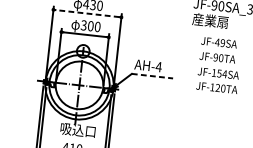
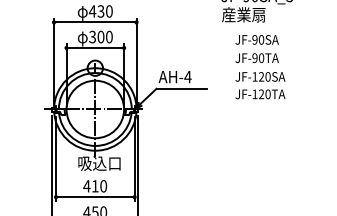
line: (87, 13) -> (95, 22), dashed -> solid
text: (220, 42) -> (258, 39), JF-49SA -> JF-90SA
text: (221, 73) -> (264, 76), JF-154SA -> JF-120SA
line: (153, 75) -> (182, 88), dashed -> solid

